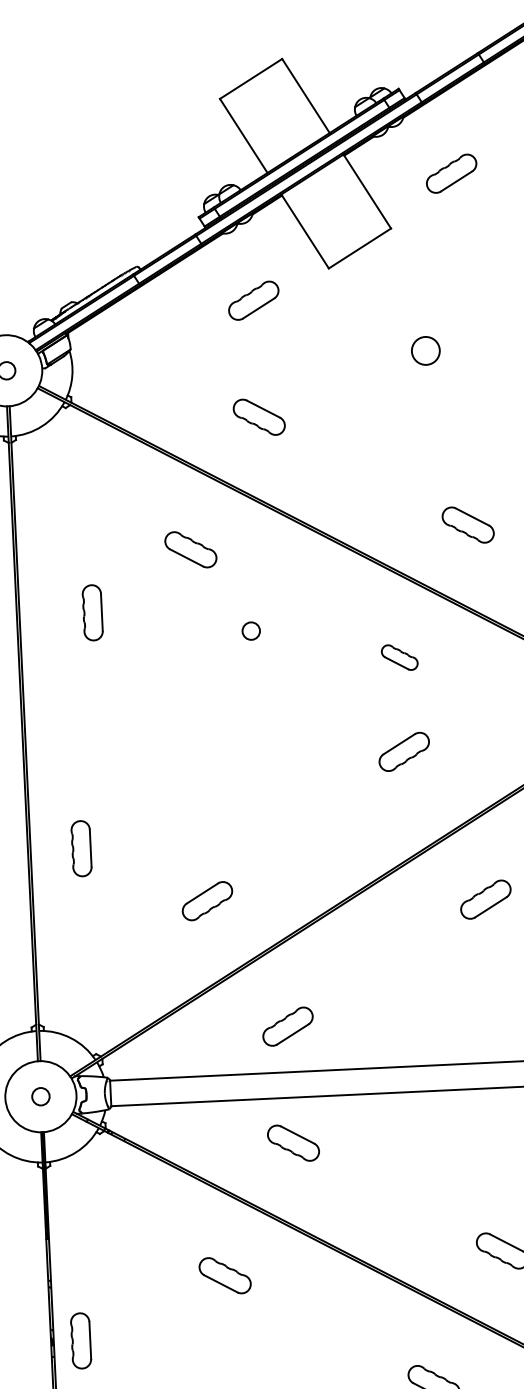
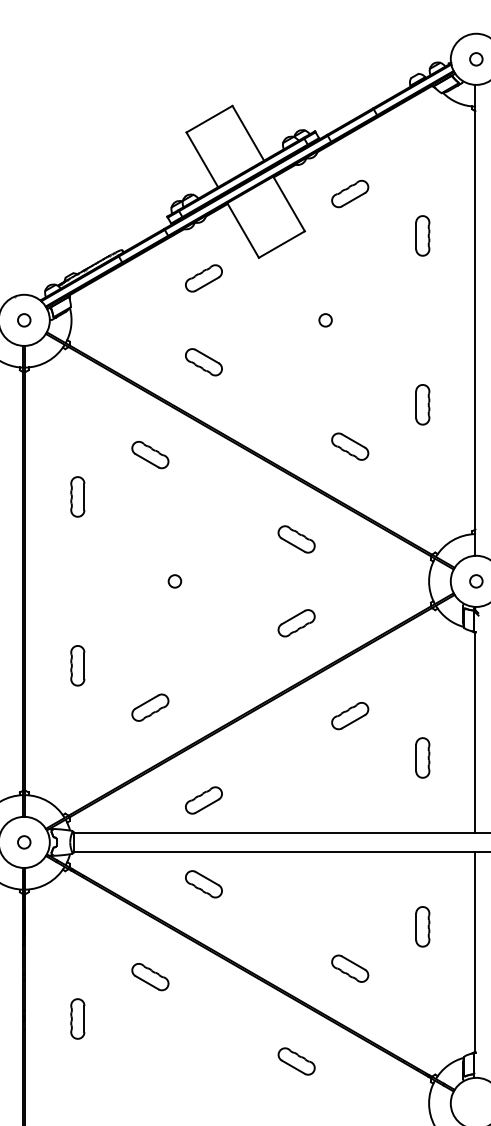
circle: (425, 351) -> (325, 320), size x0.62
circle: (250, 631) -> (174, 581), moved
part: (399, 657) -> (296, 539), size x1.43
part: (404, 752) -> (296, 623), moved
part: (81, 848) -> (77, 665), moved
part: (80, 1340) -> (77, 1018), moved

